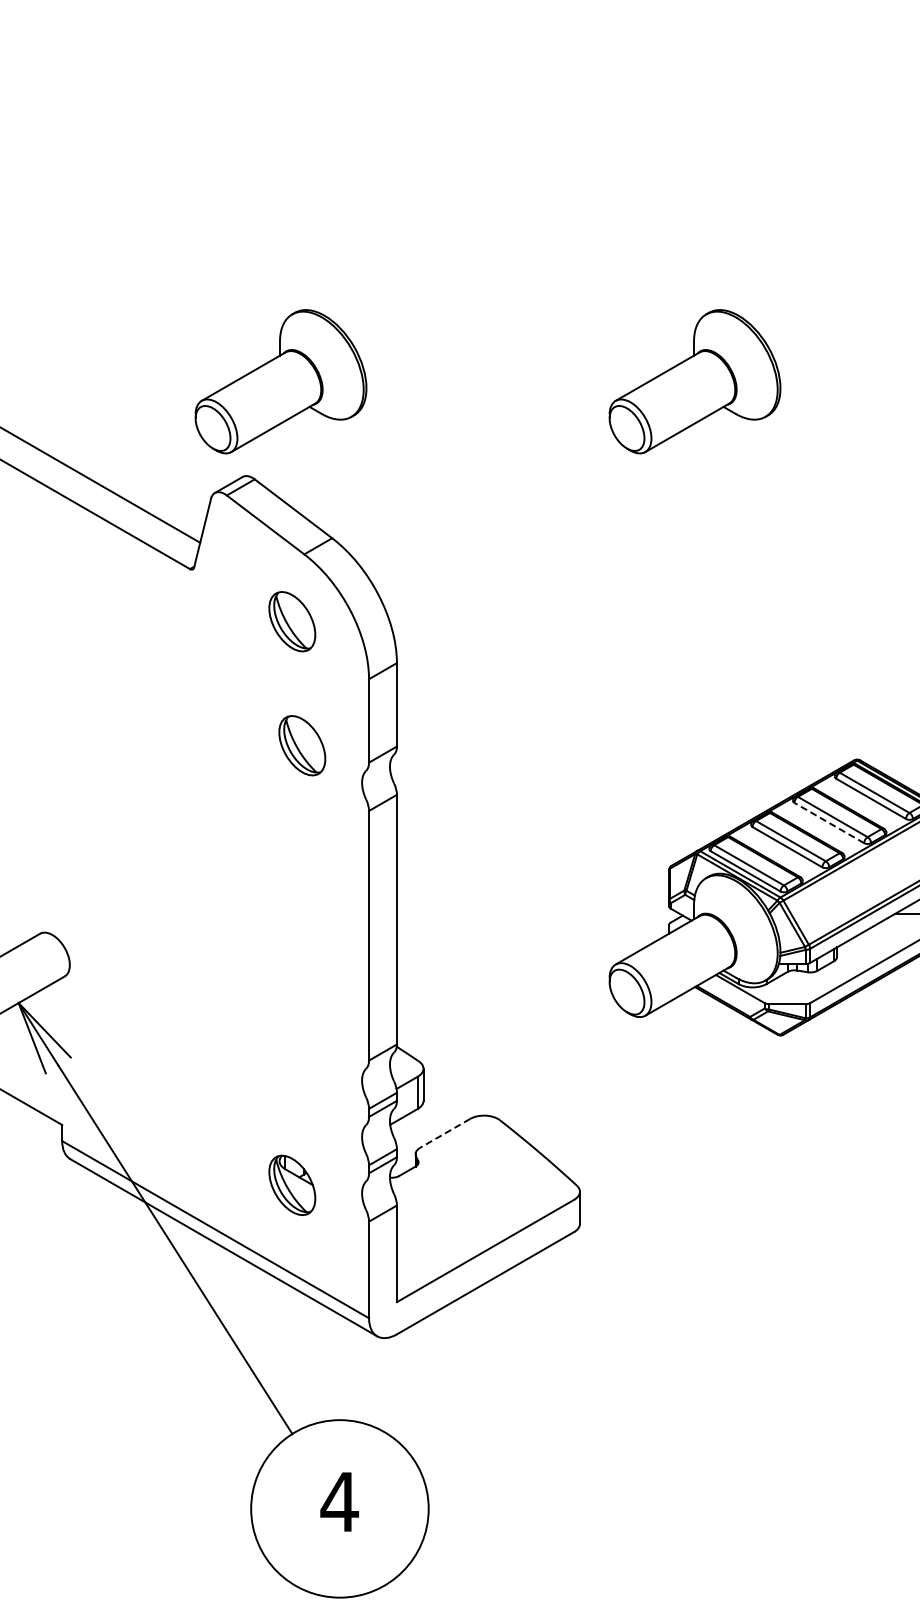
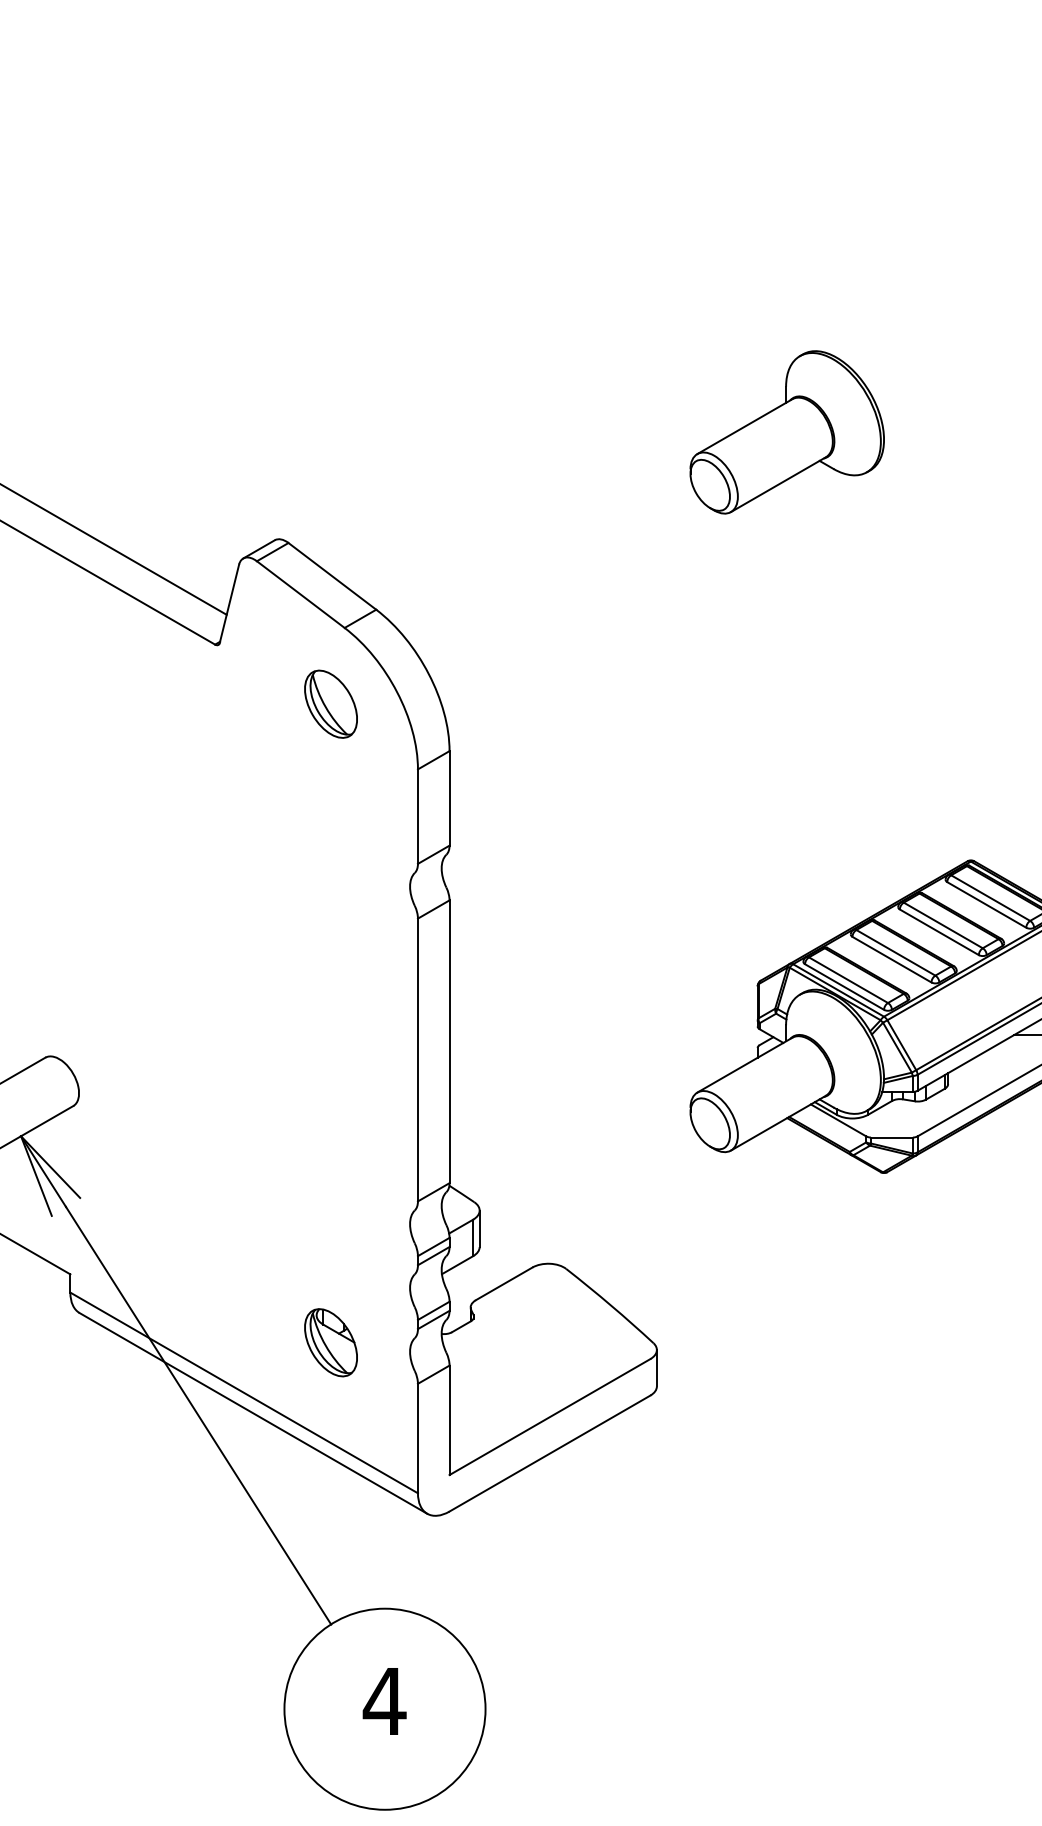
part: (280, 381) -> (317, 432), removed
part: (302, 745) -> (342, 844), removed
line: (828, 822) -> (938, 931), dashed -> solid
line: (445, 1133) -> (504, 1283), dashed -> solid

